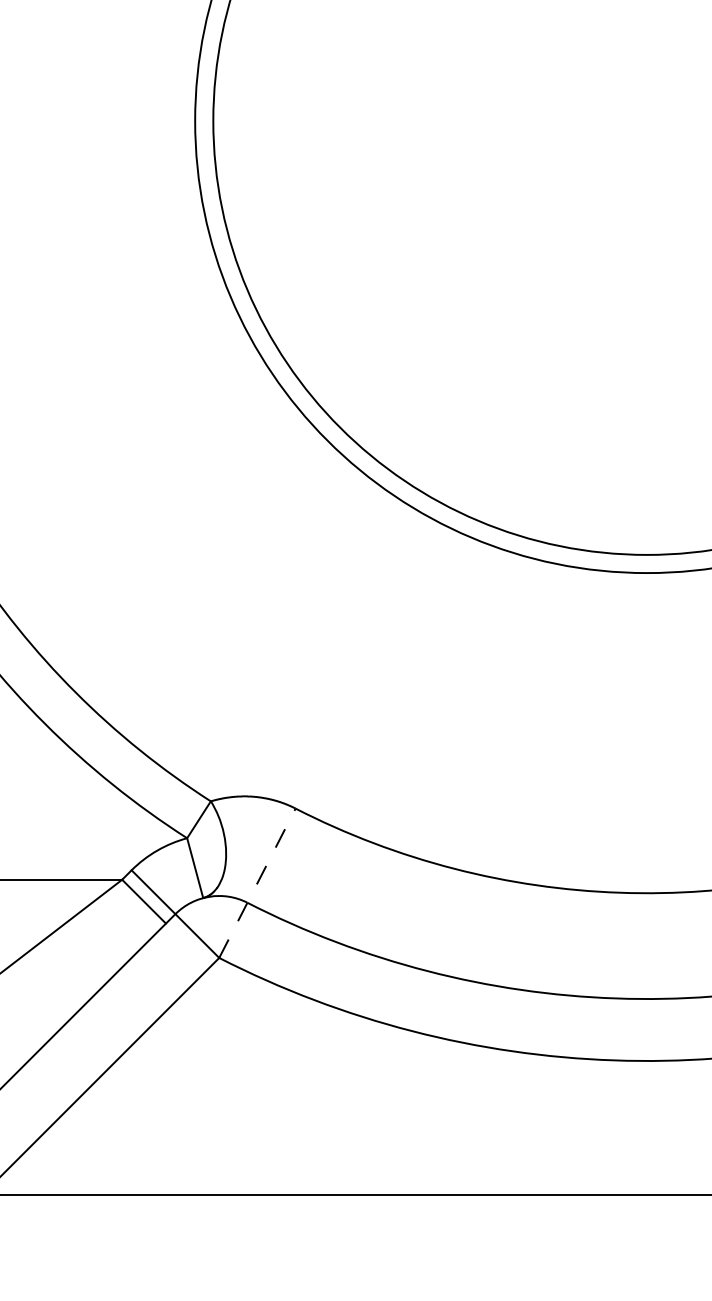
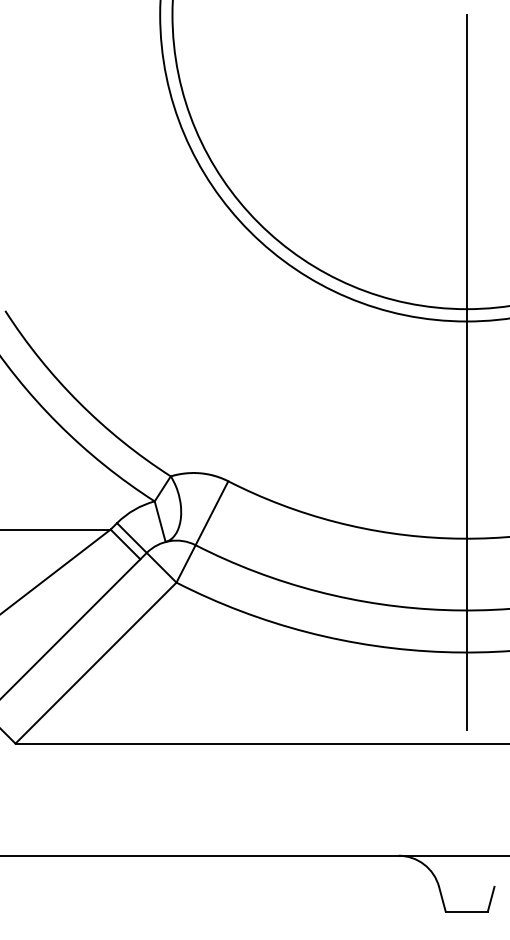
line: (646, 646) -> (466, 371), added
line: (257, 882) -> (202, 531), dashed -> solid

